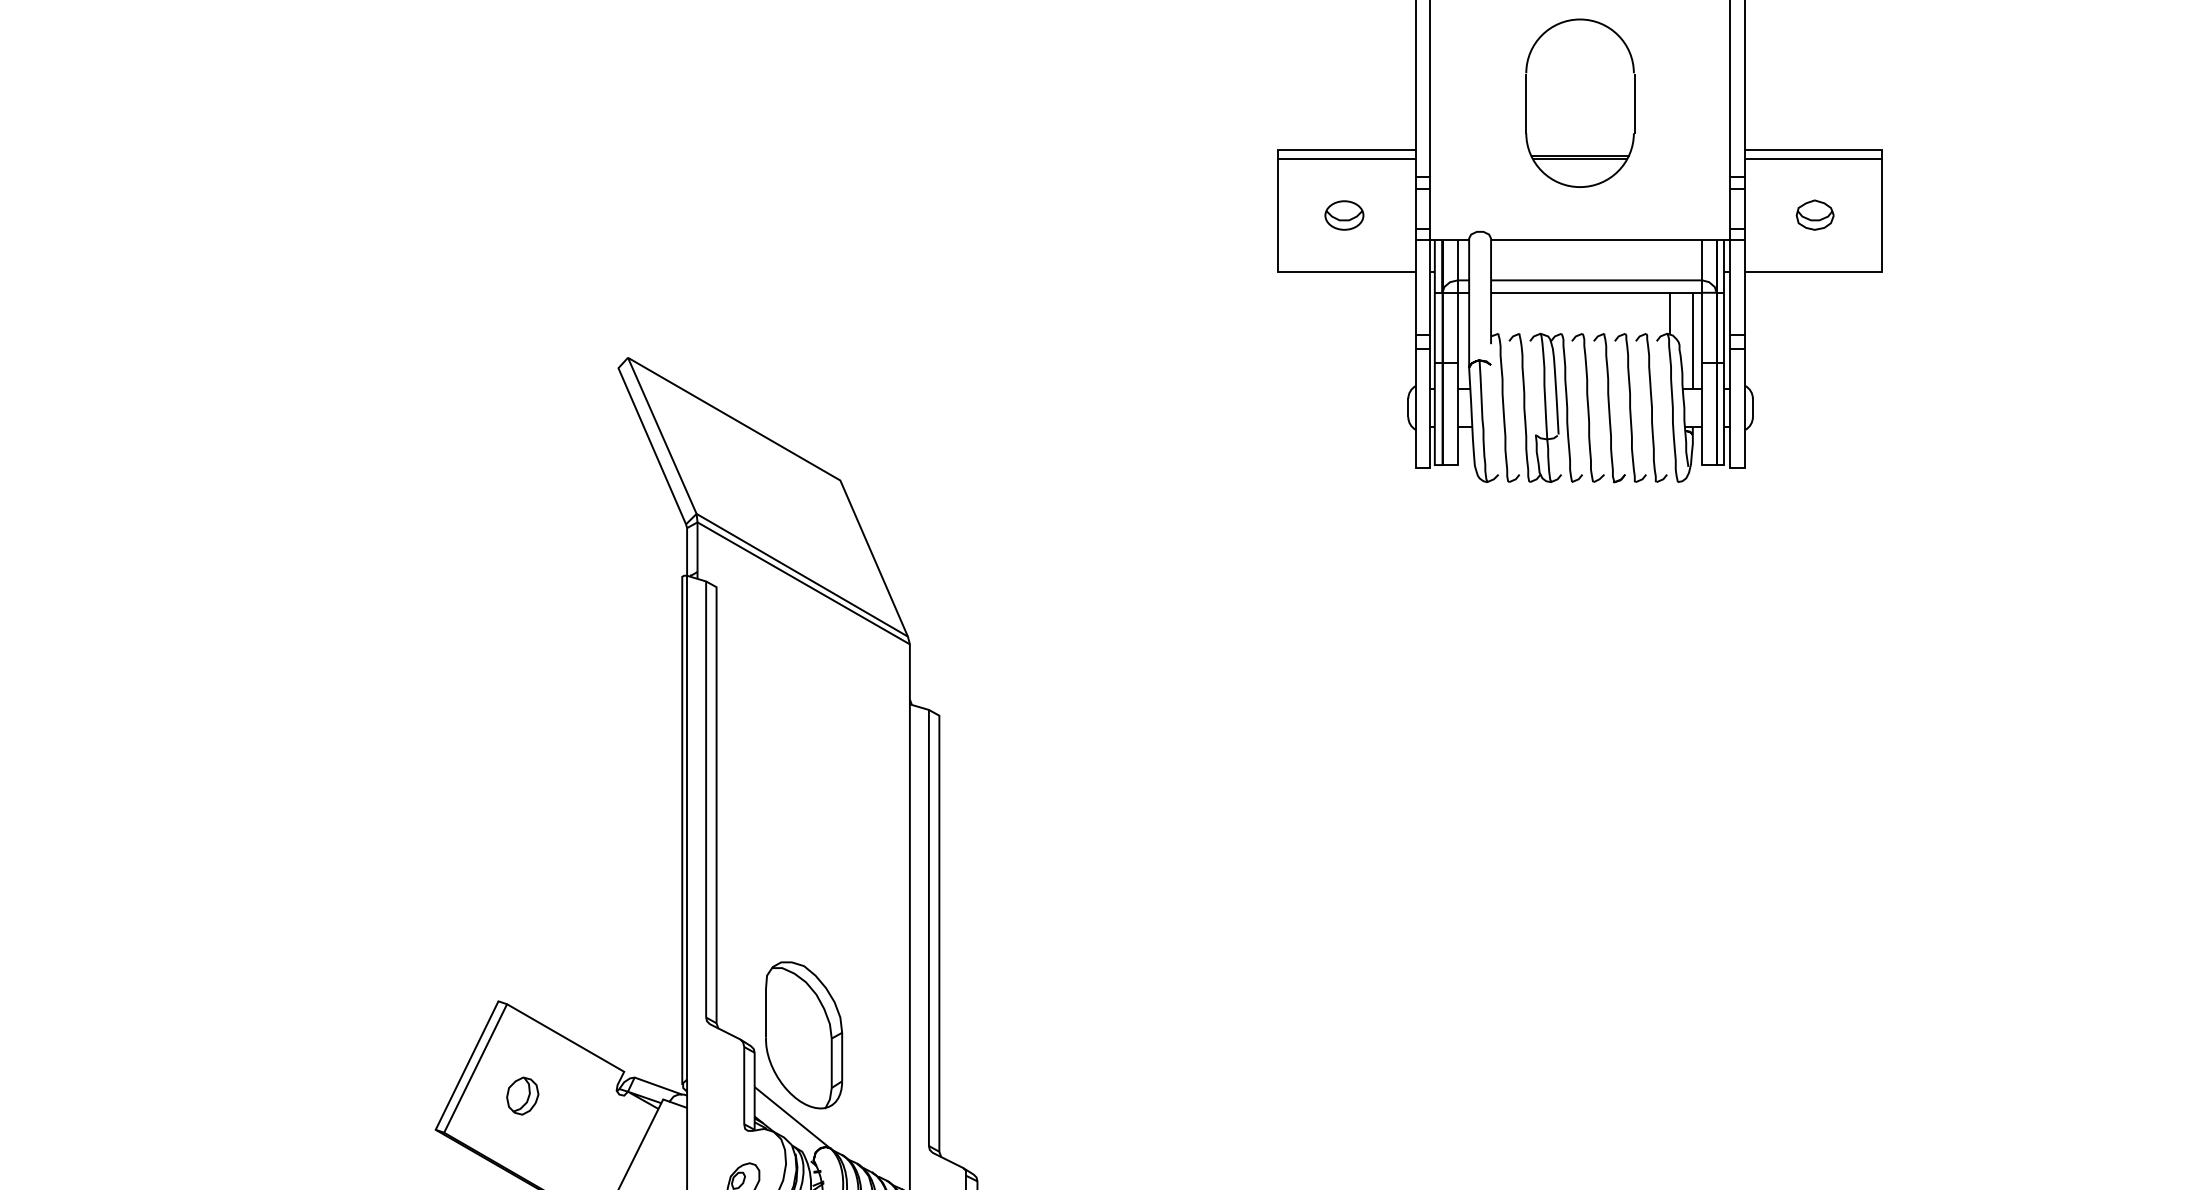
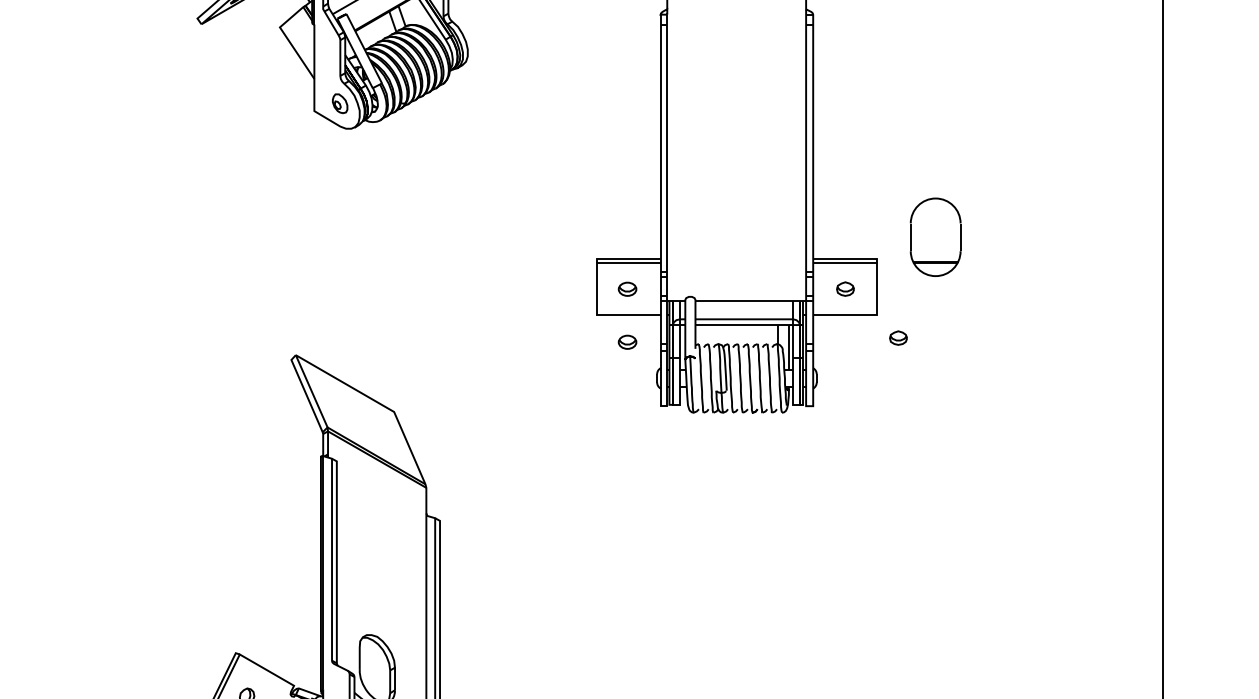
part: (1579, 101) -> (935, 236), moved
part: (1929, 319) -> (898, 337), added
part: (1344, 328) -> (627, 341), added

